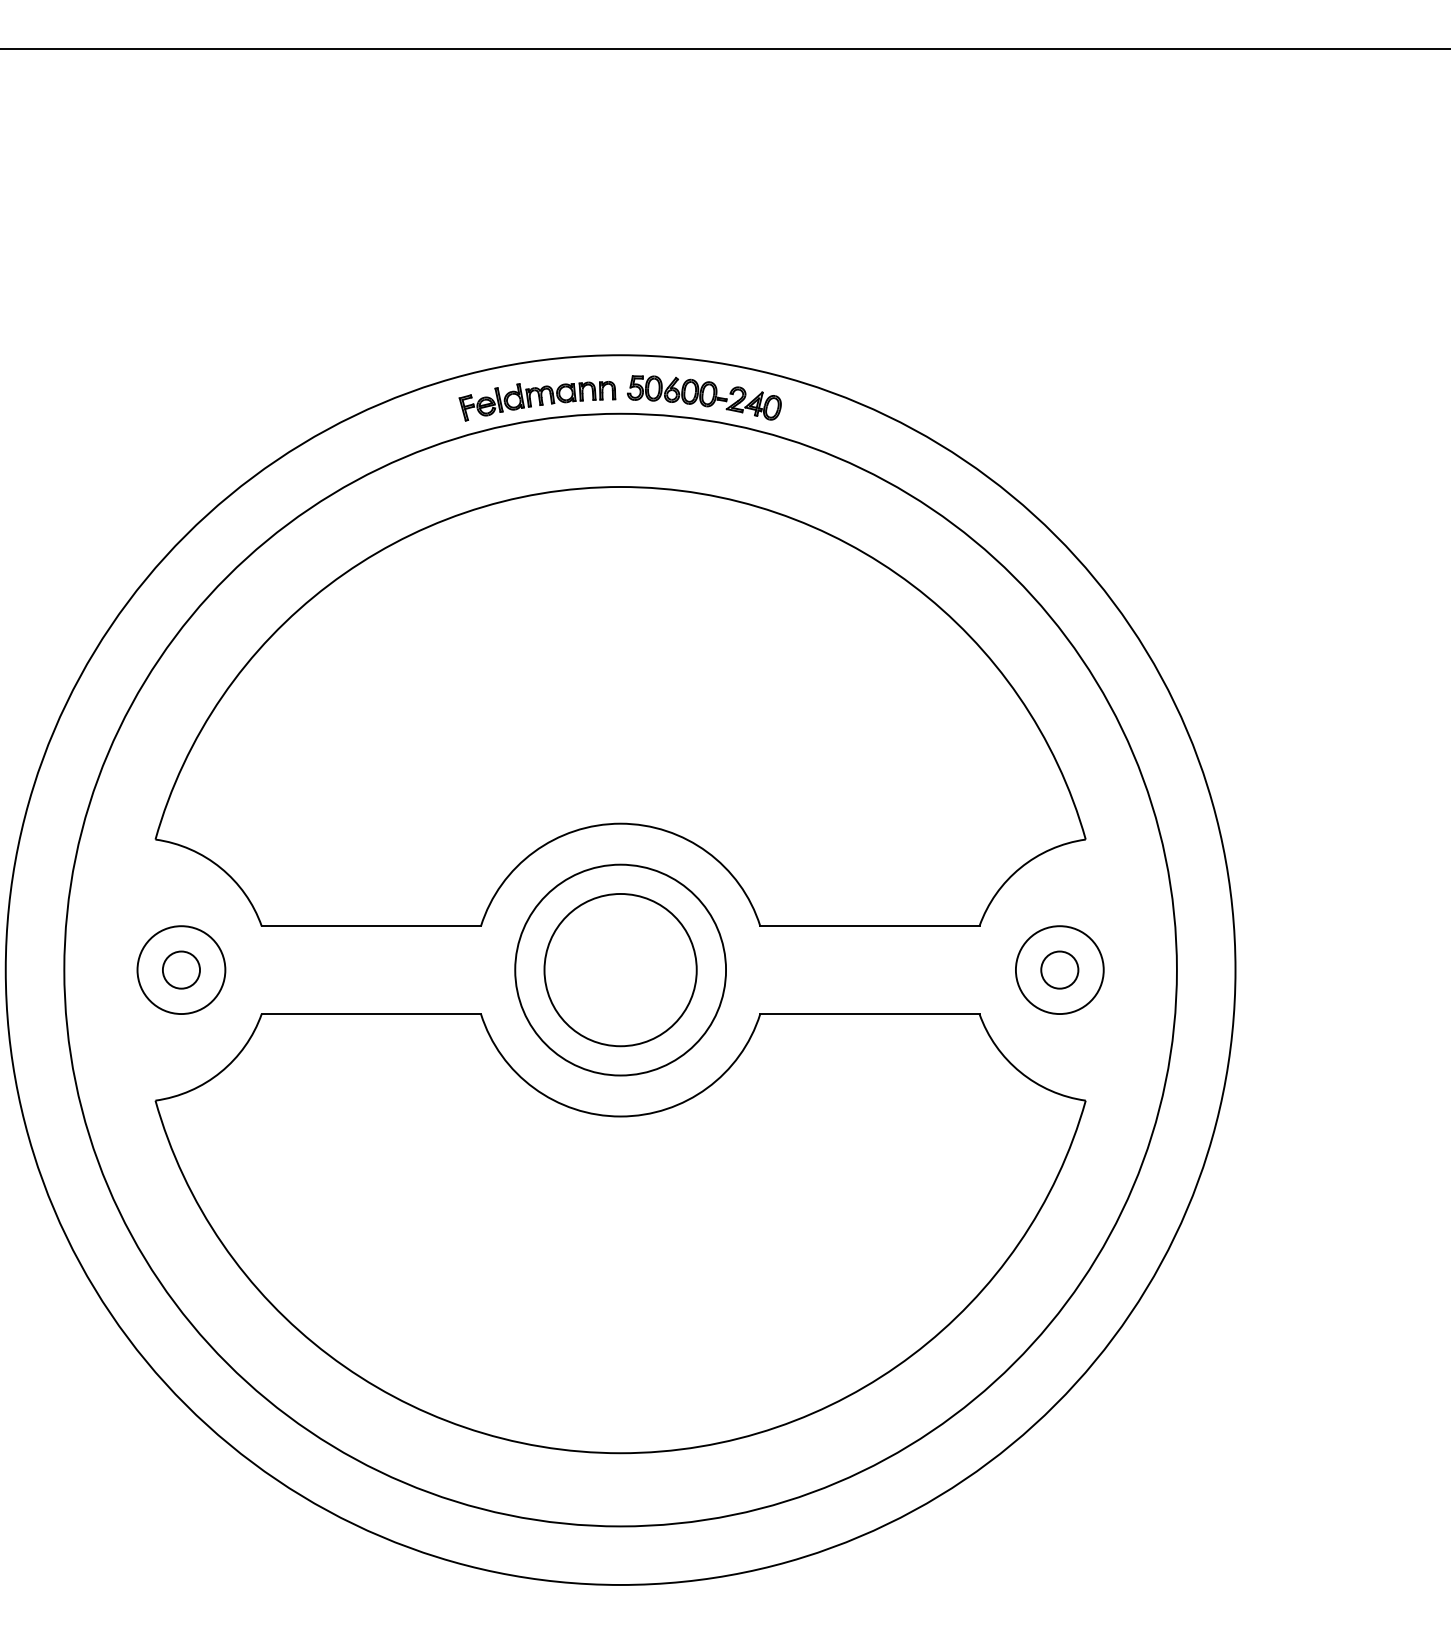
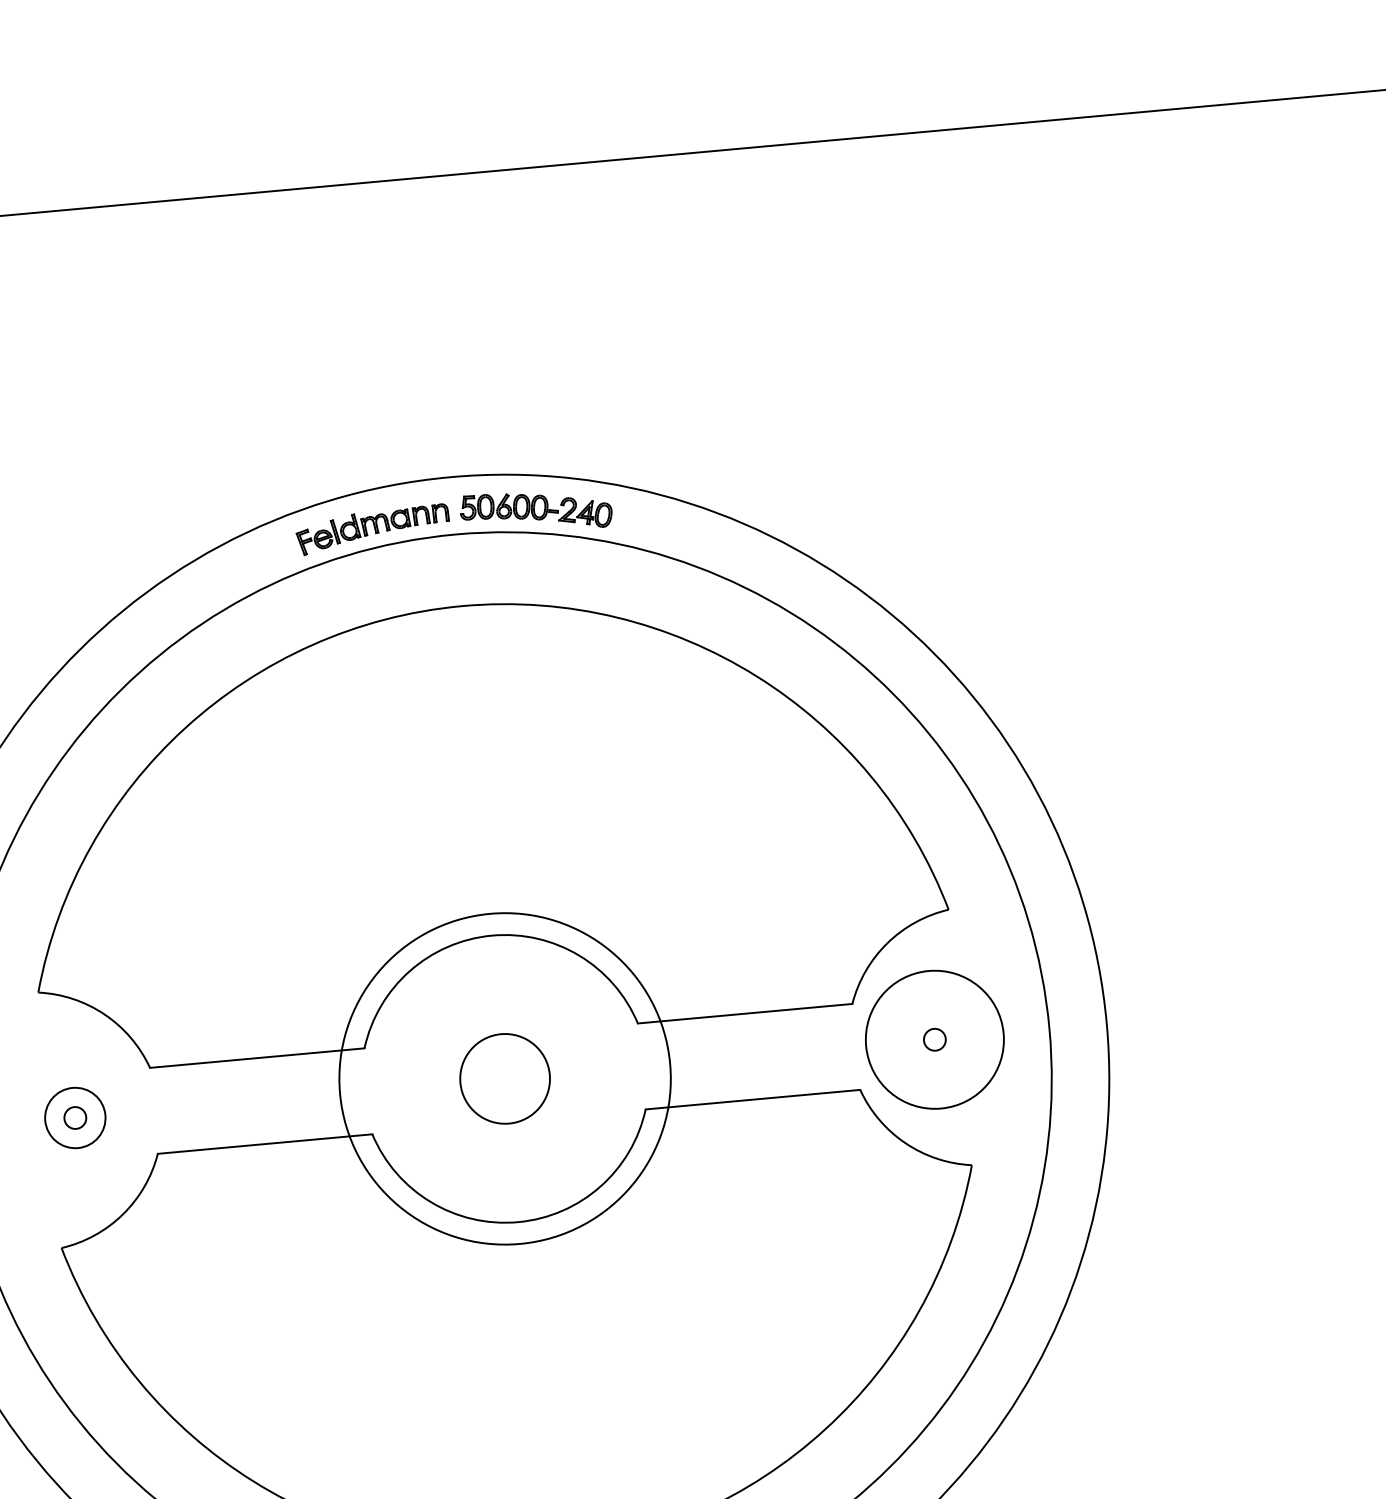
circle: (181, 969) -> (75, 1117), size x0.6
circle: (620, 969) -> (504, 1078), size x0.6
circle: (620, 969) -> (504, 1078), size x1.6
circle: (1059, 969) -> (934, 1039), size x0.6
circle: (181, 970) -> (75, 1118), size x0.7
circle: (1059, 970) -> (934, 1040), size x1.6

